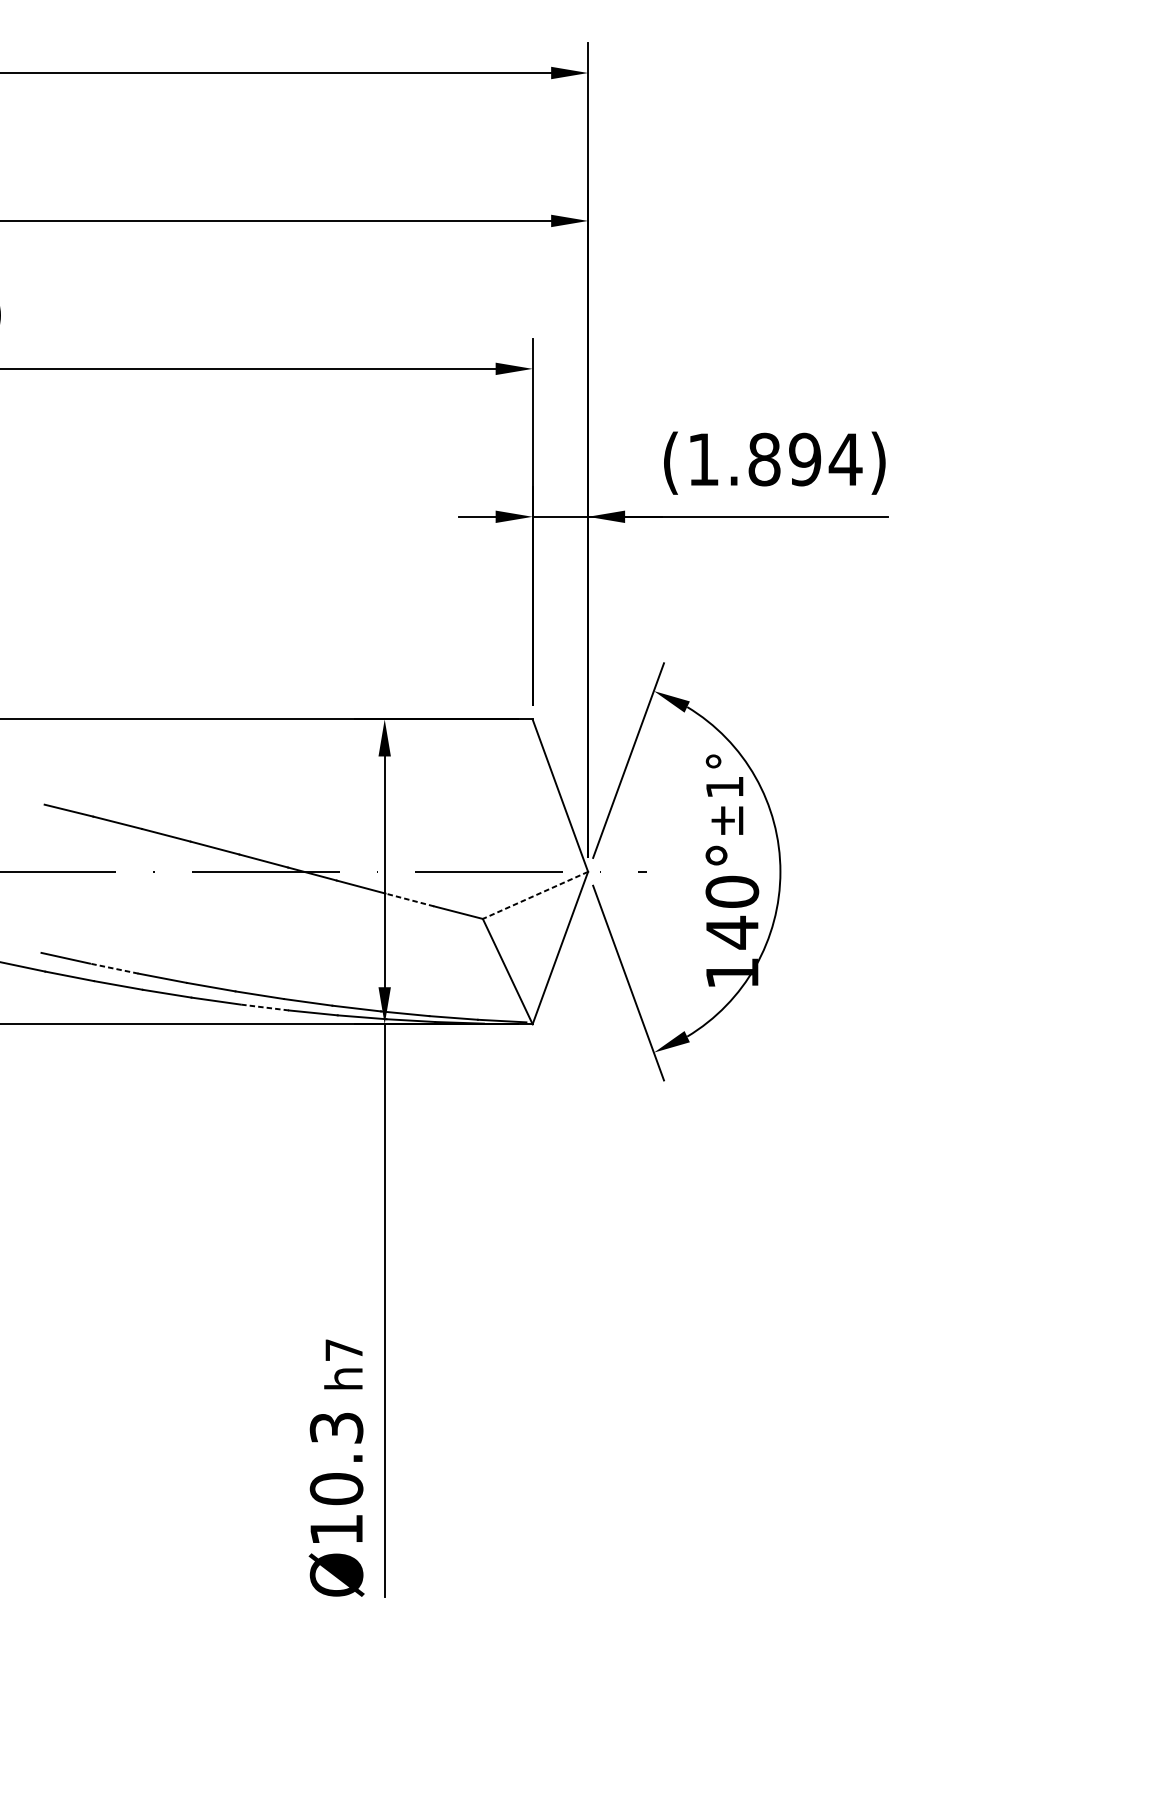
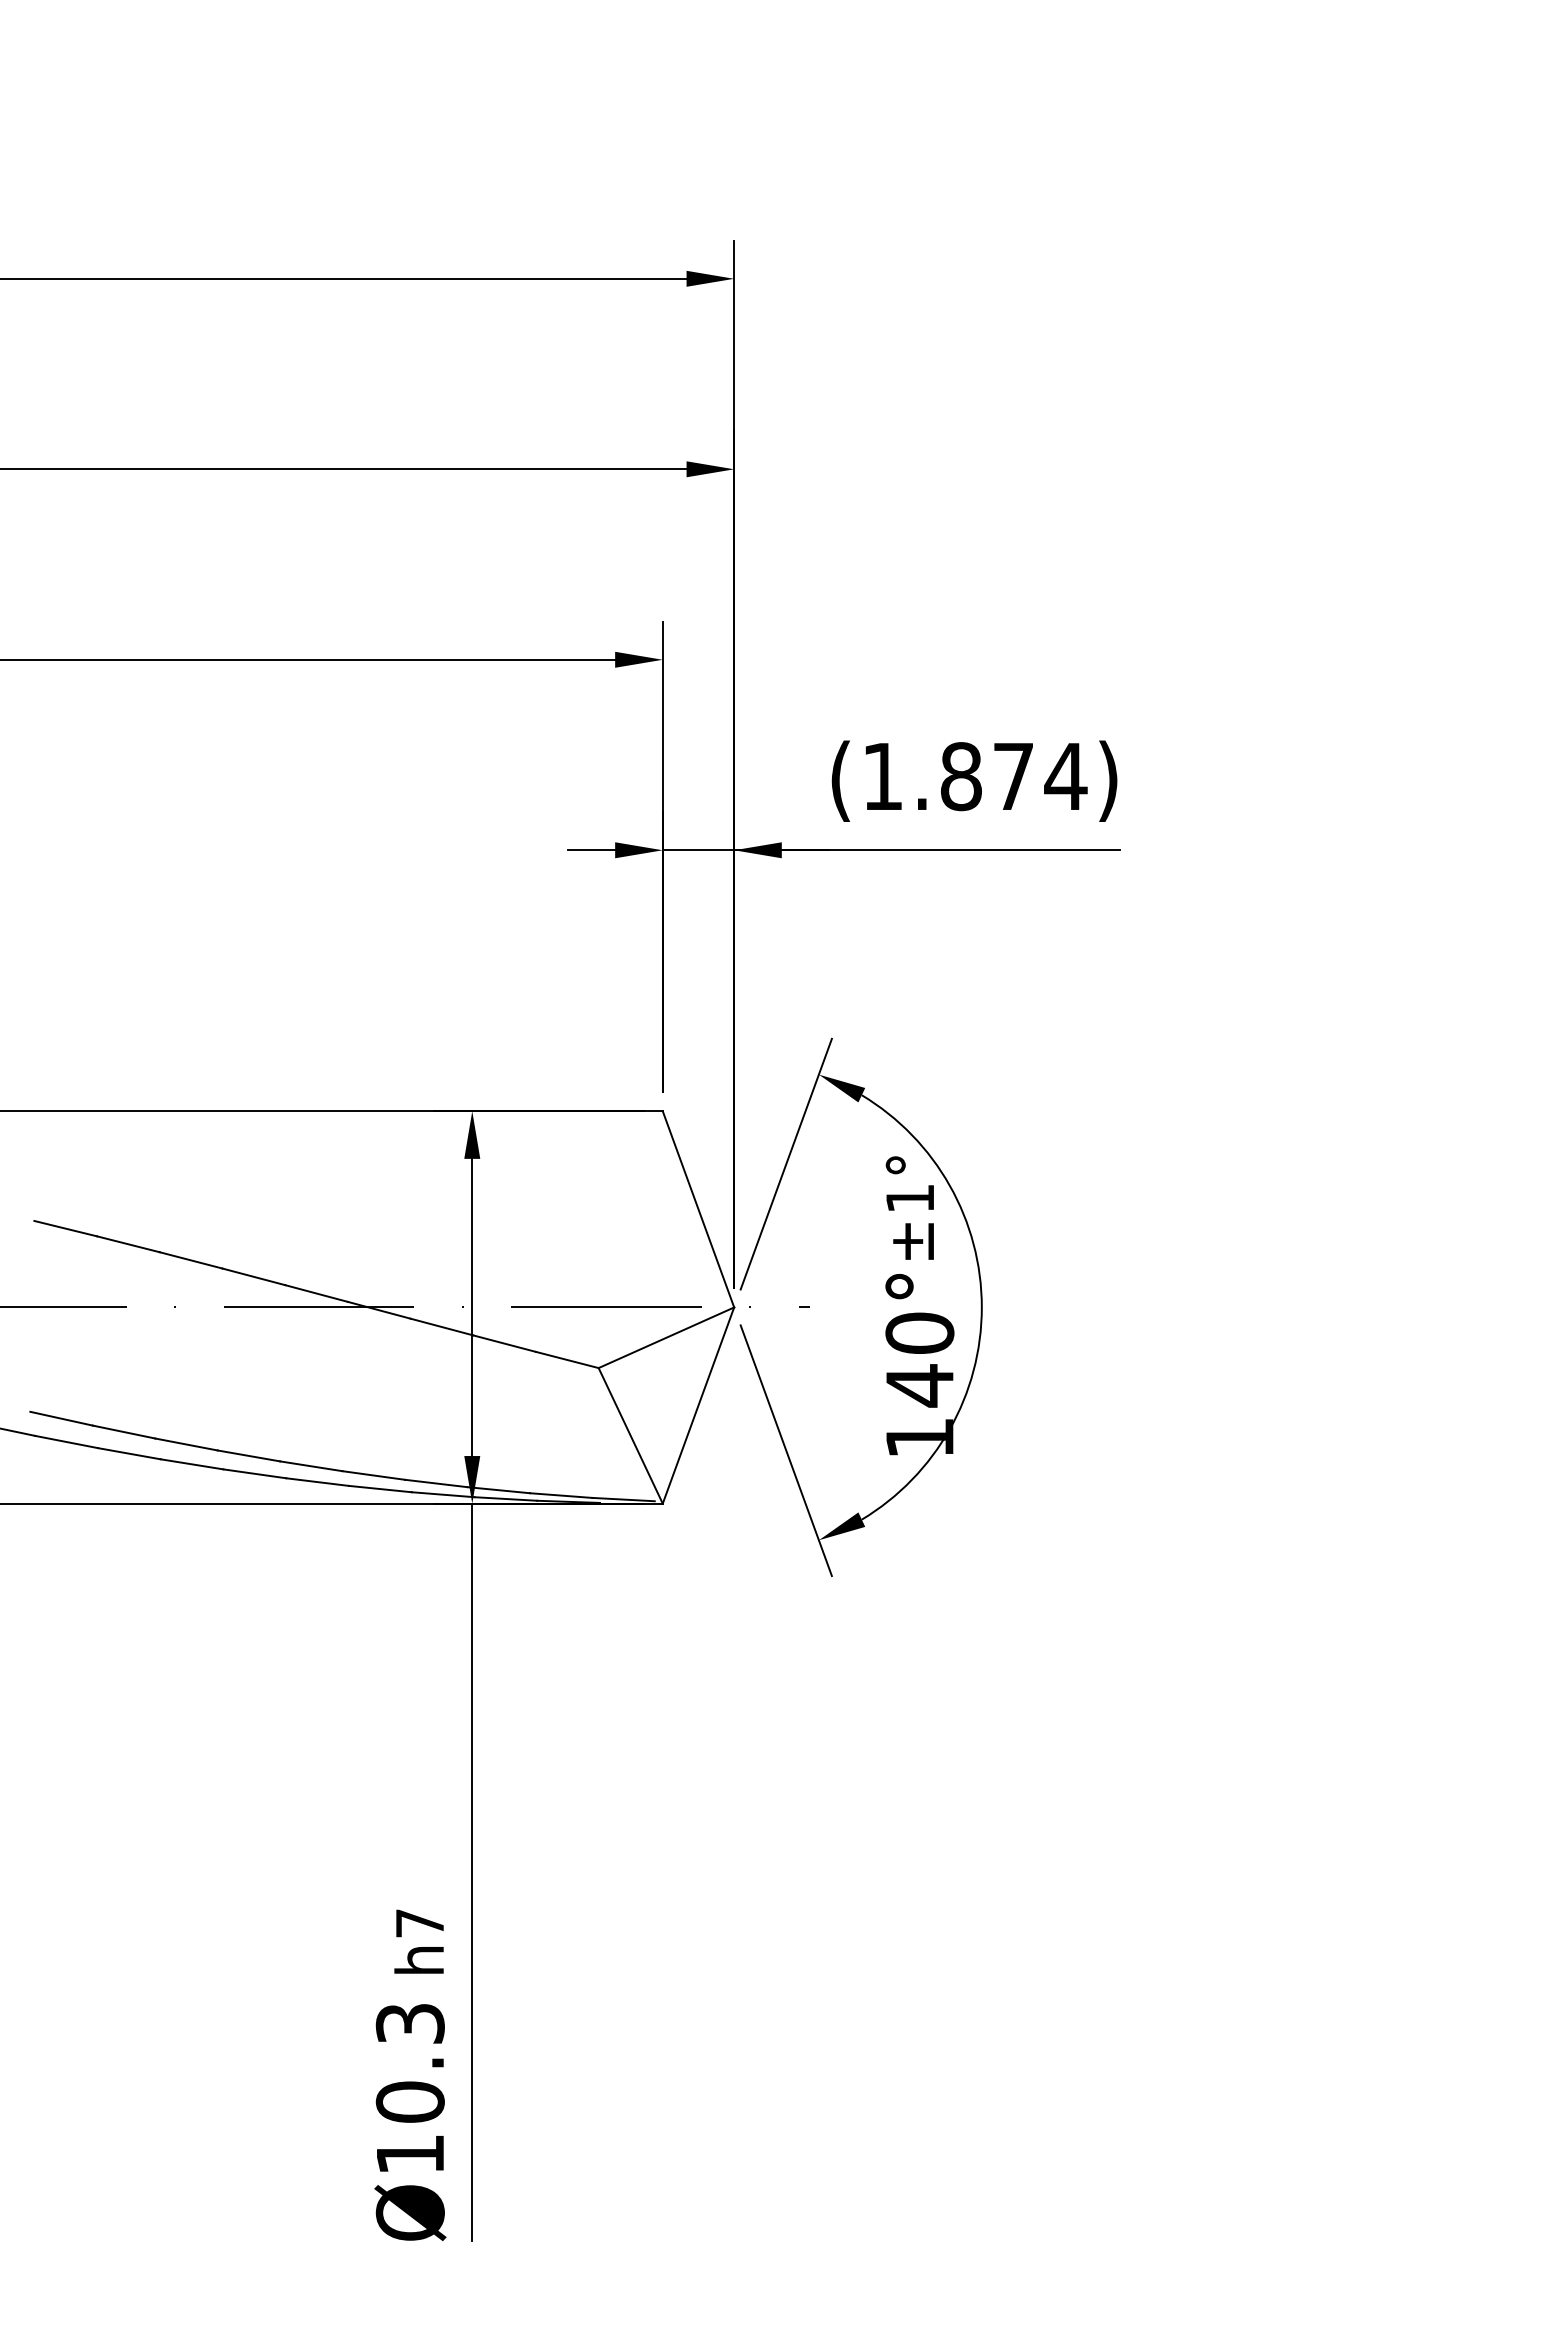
text: (805, 459) -> (1013, 776), (1.894) -> (1.874)
line: (534, 895) -> (665, 1337), dashed -> solid
line: (409, 899) -> (504, 1343), dashed -> solid
line: (114, 968) -> (124, 1432), dashed -> solid
line: (264, 1007) -> (317, 1482), dashed -> solid

